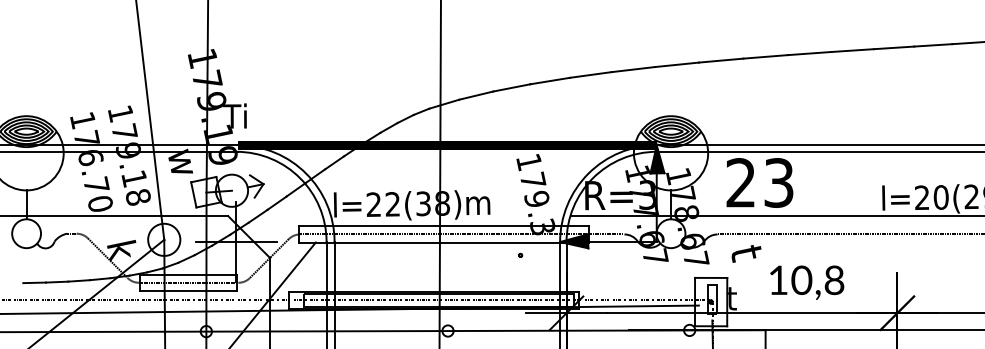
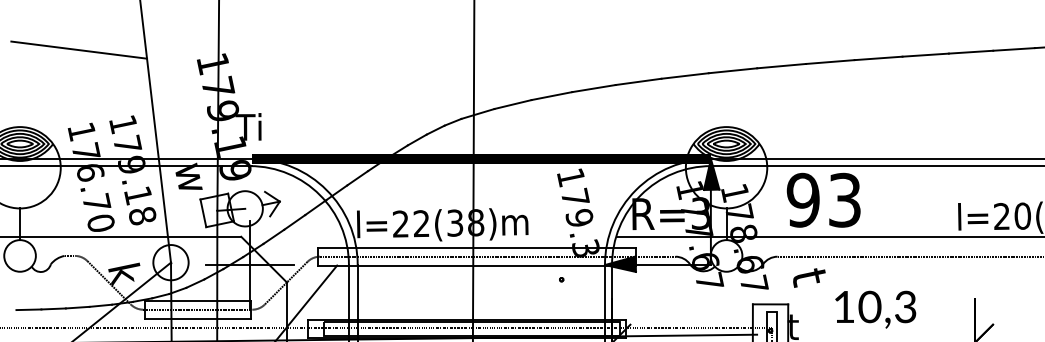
line: (80, 45) -> (79, 49), added
text: (740, 182) -> (802, 199), 23 -> 93
text: (834, 280) -> (905, 307), 10,8 -> 10,3

